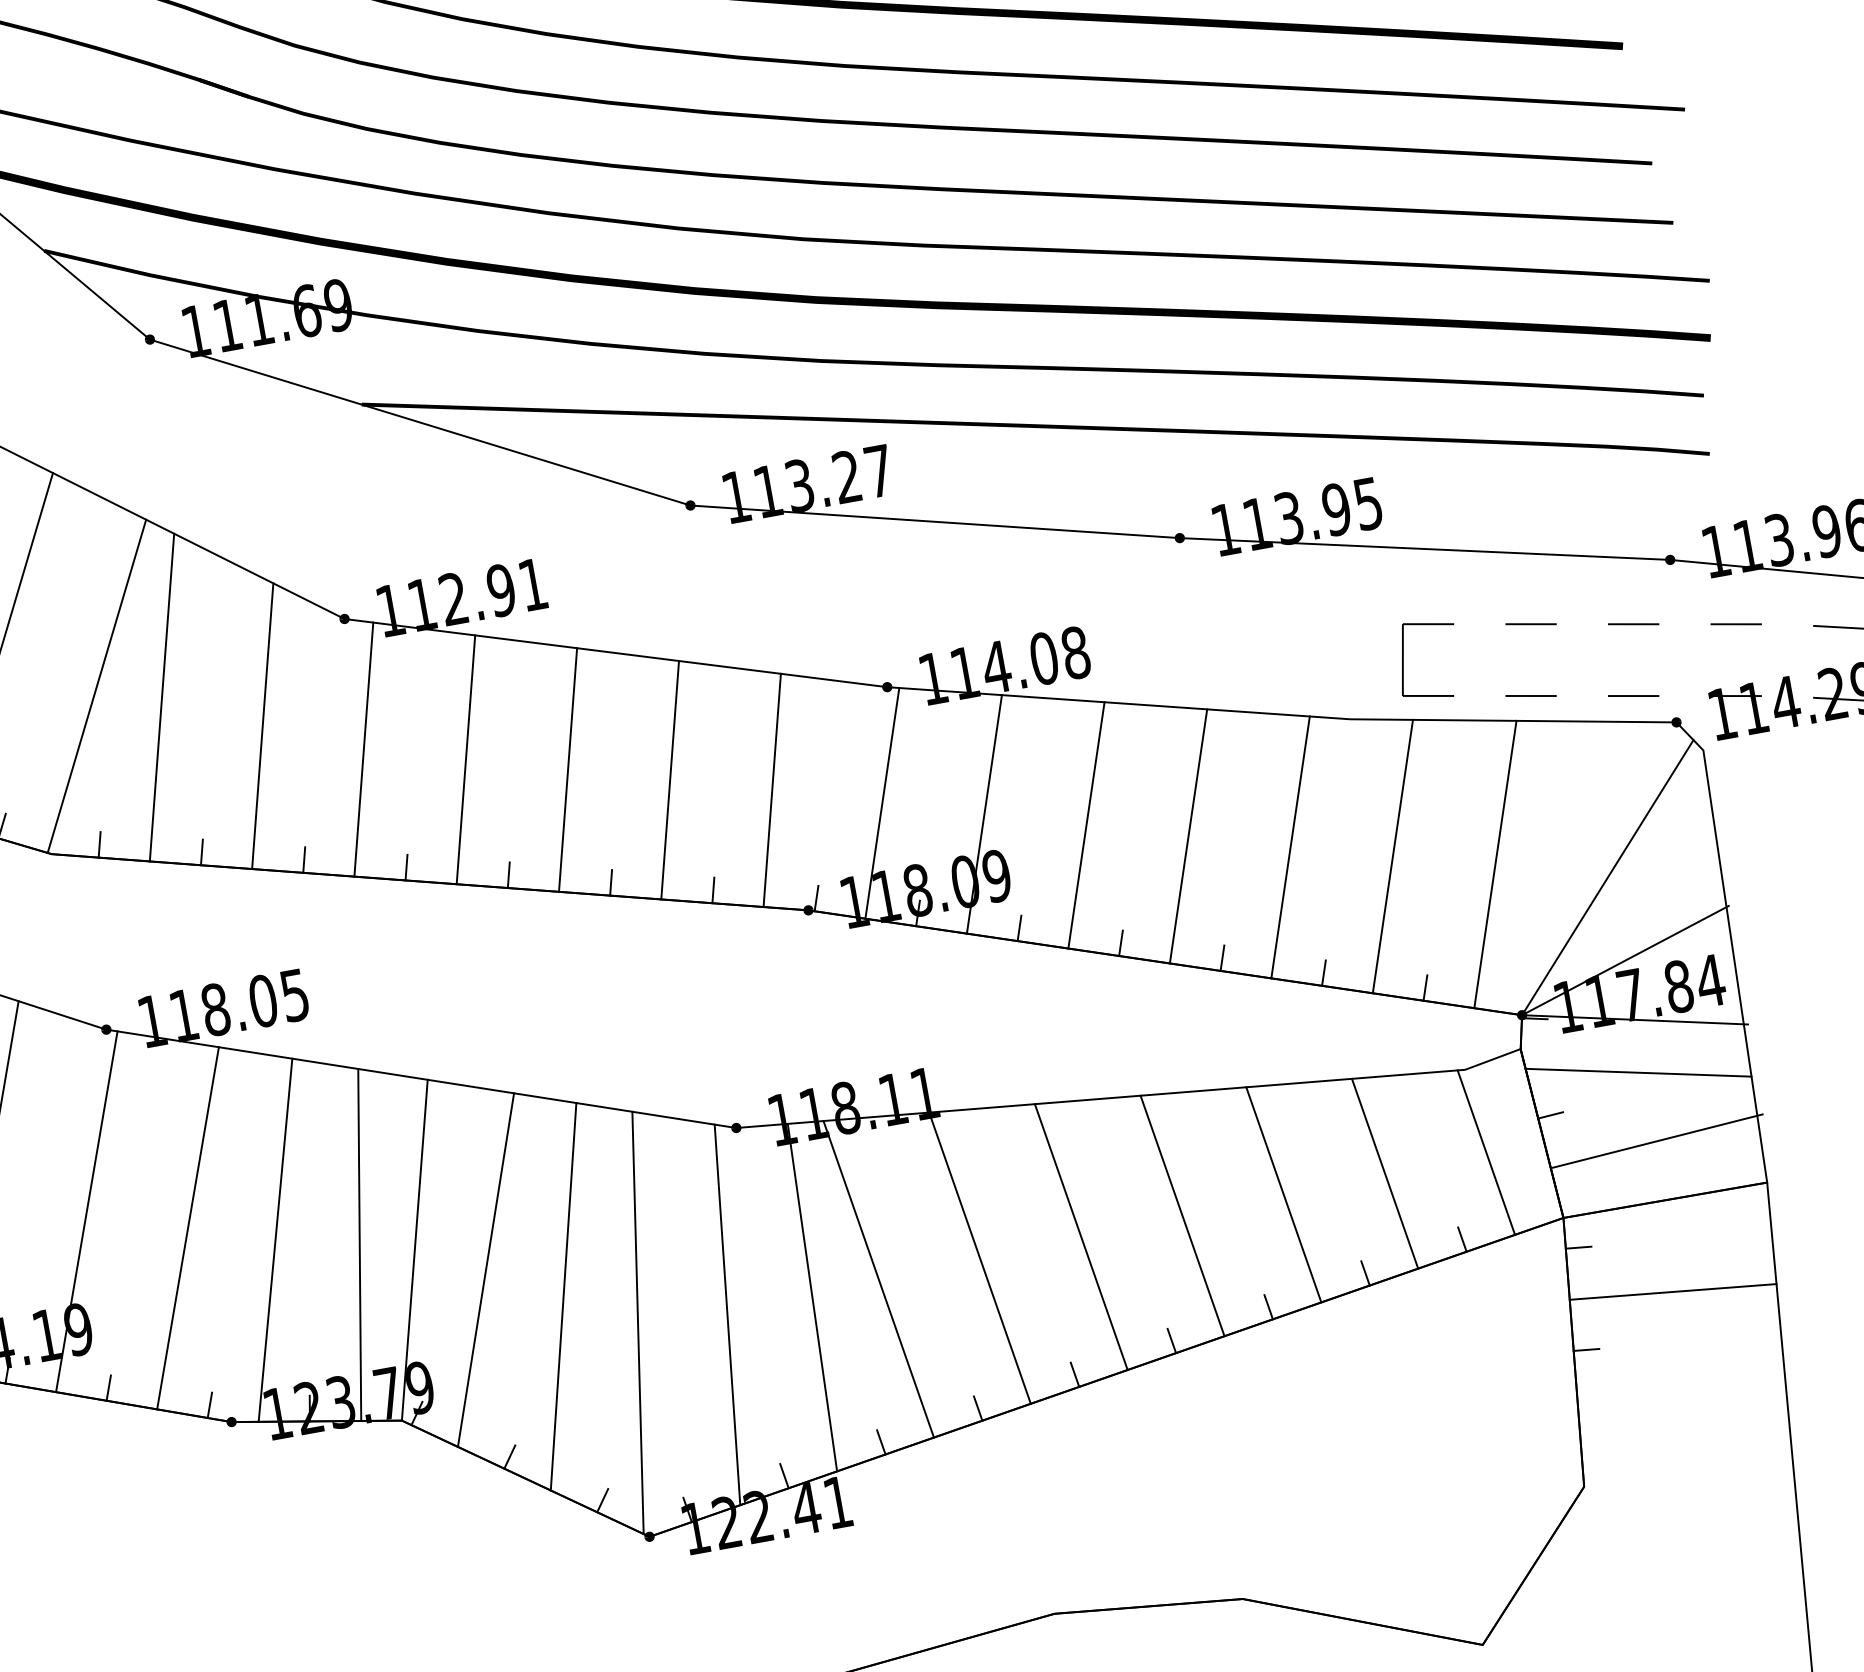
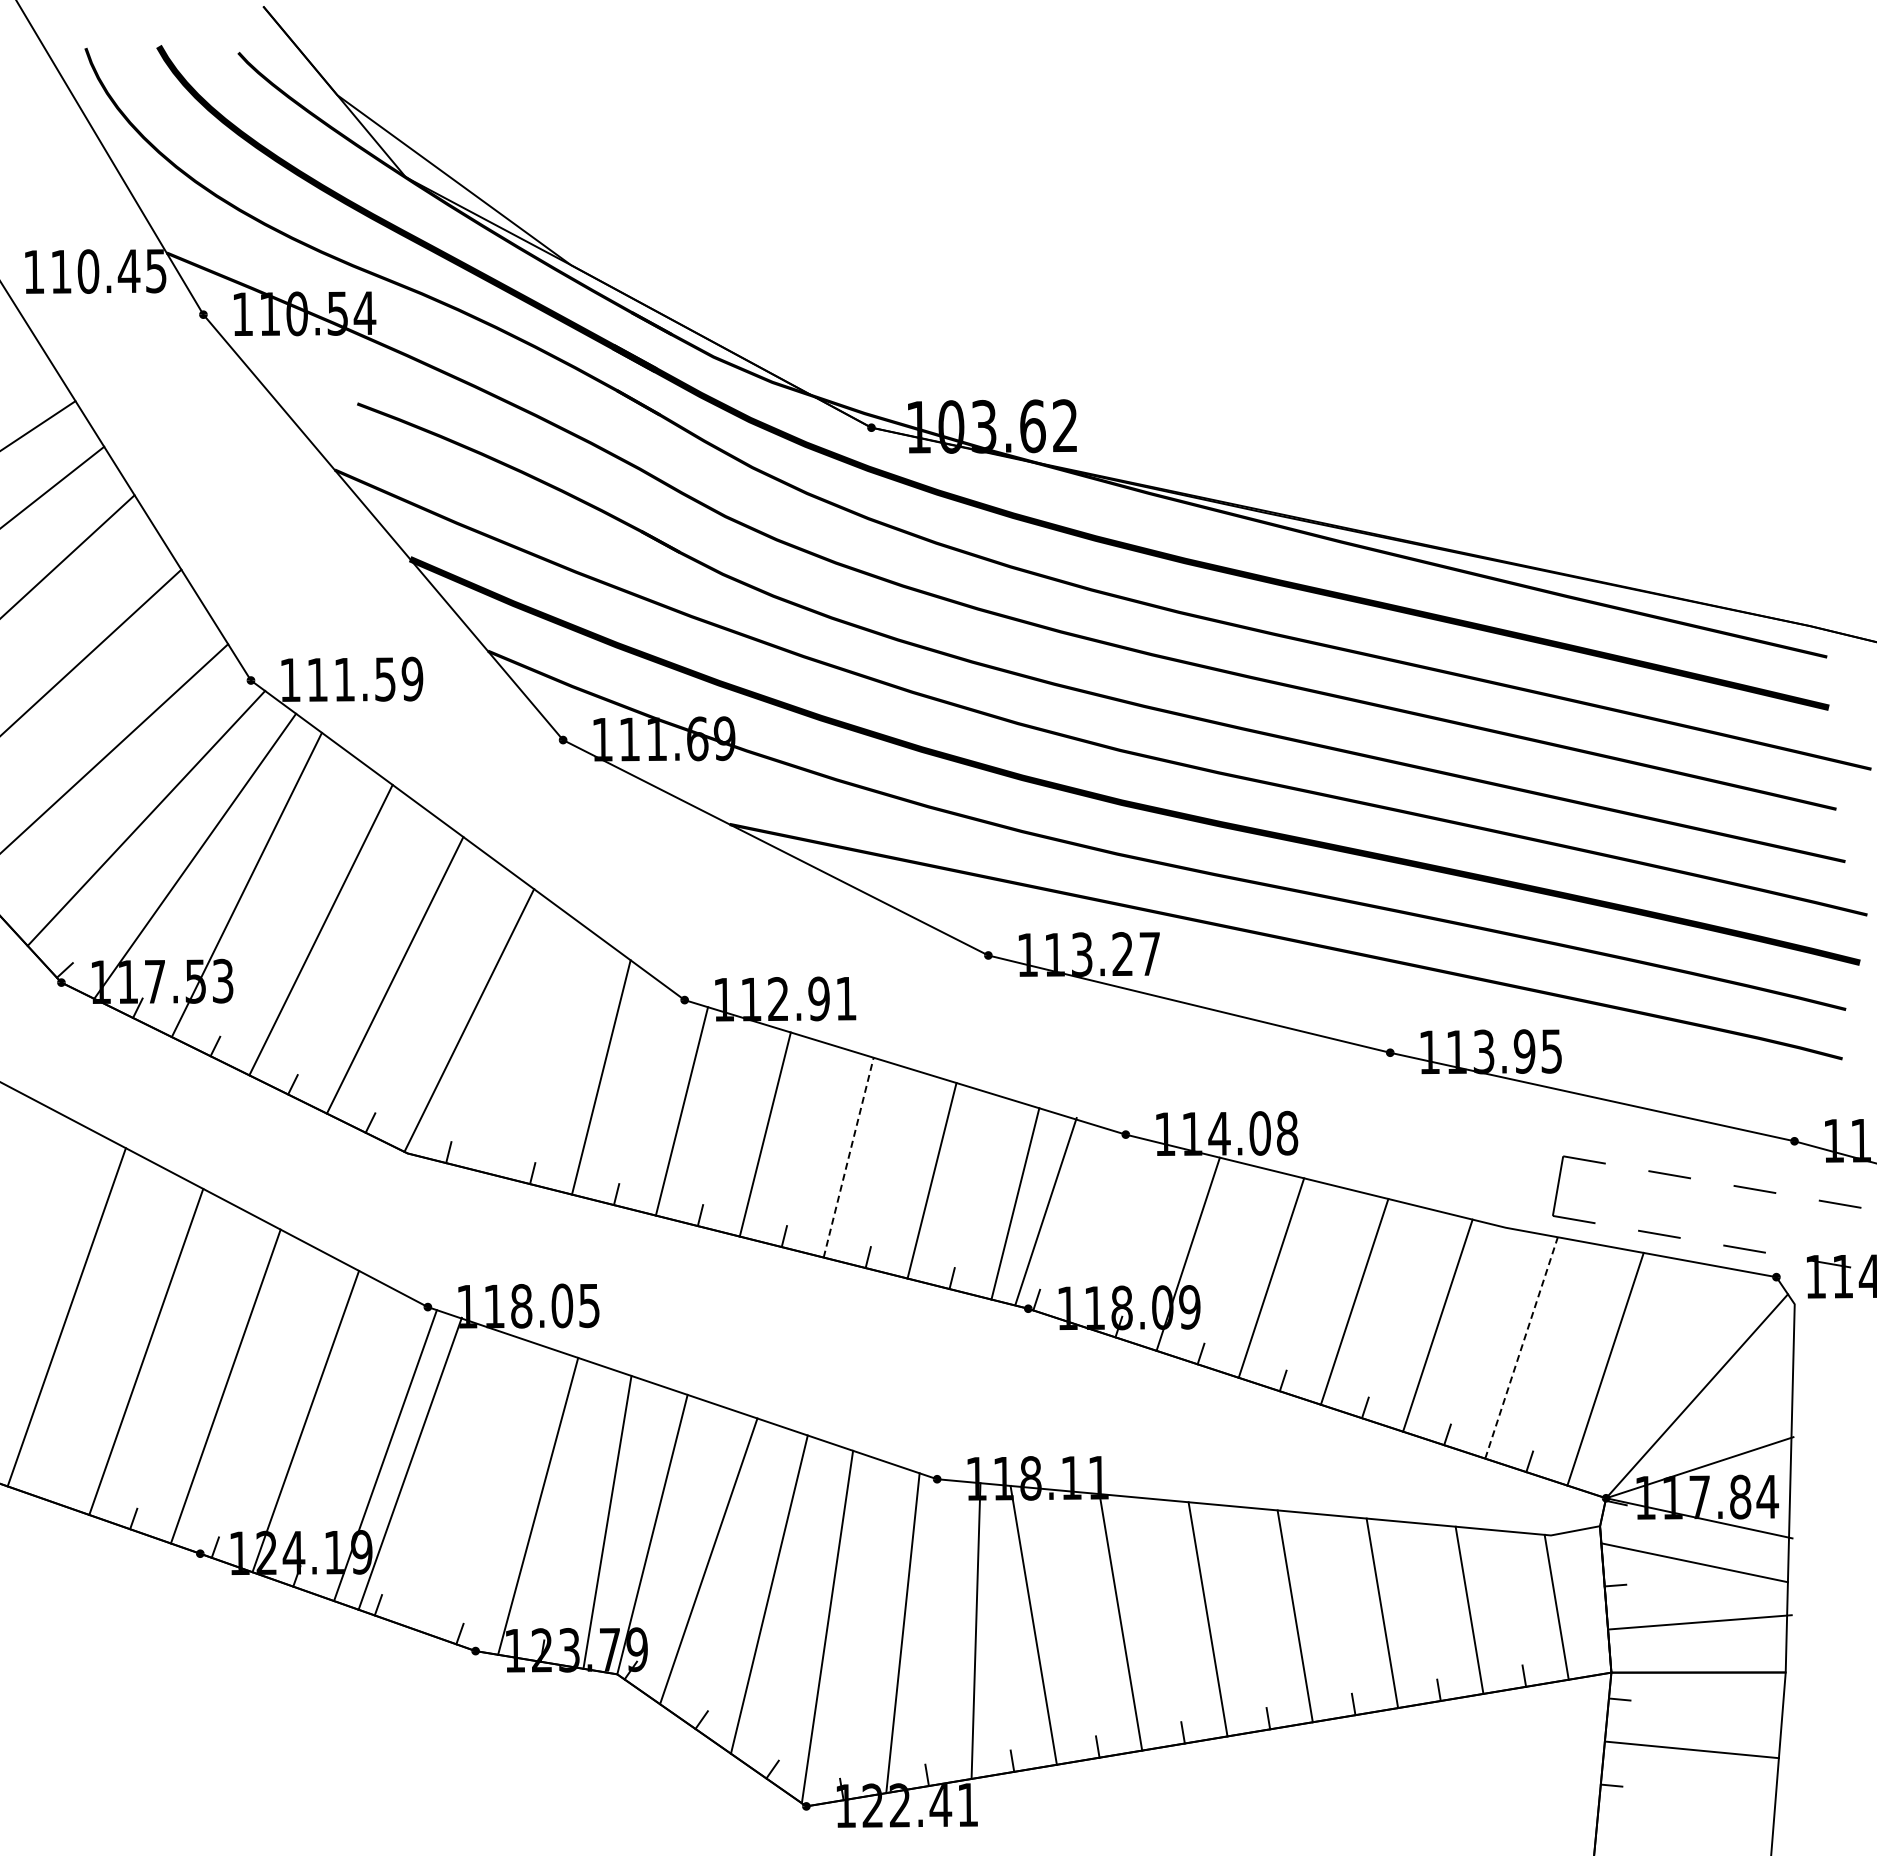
line: (161, 696) -> (521, 1038), removed
line: (567, 769) -> (848, 1157), solid -> dashed
line: (881, 803) -> (1045, 1211), moved
line: (1392, 856) -> (1521, 1347), solid -> dashed
line: (187, 1228) -> (409, 1463), moved

